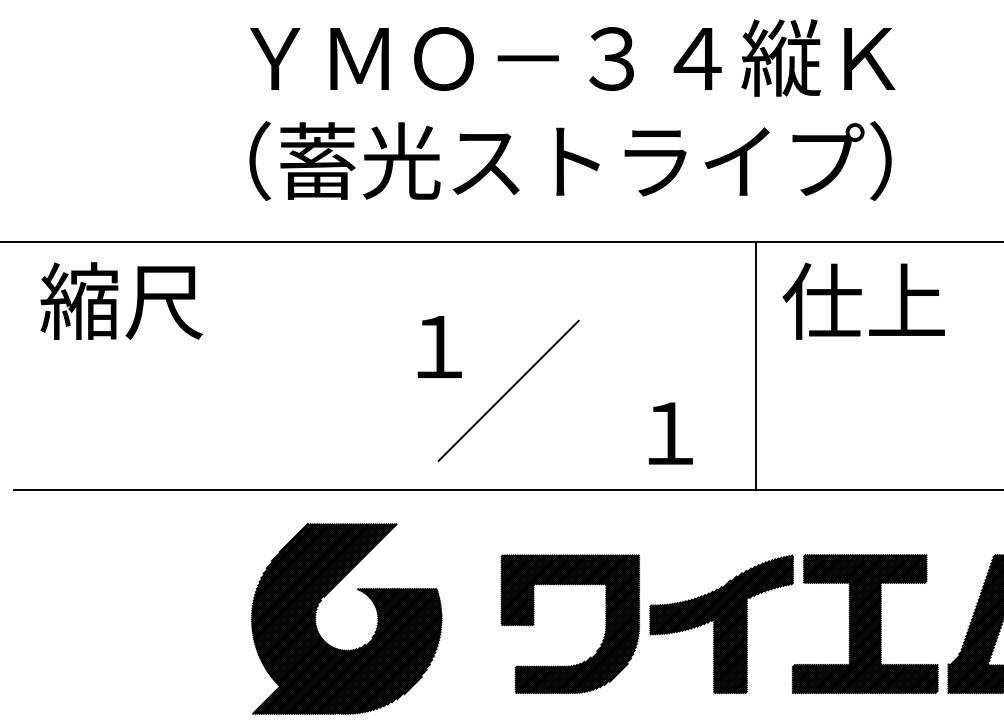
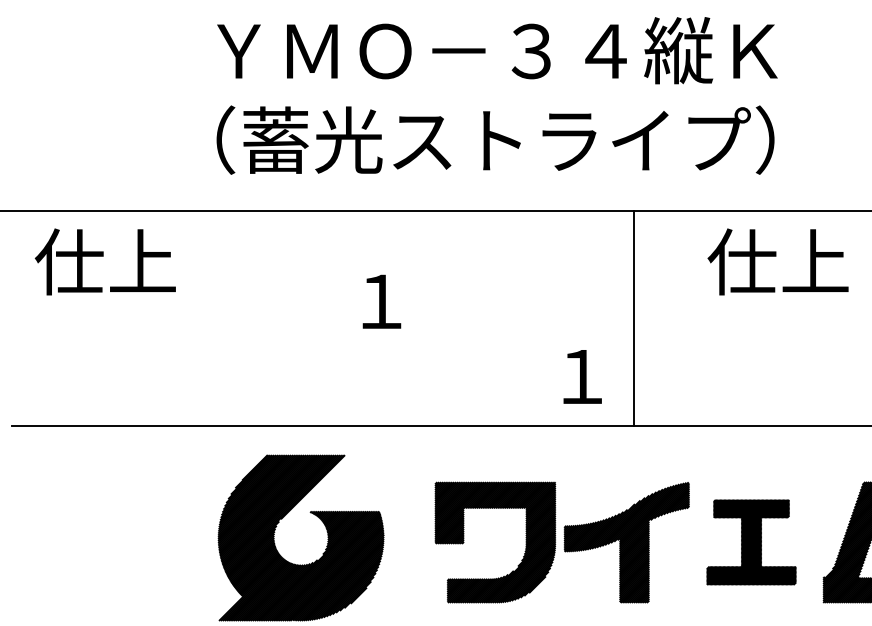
text: (121, 300) -> (105, 261), 縮尺 -> 仕上
text: (863, 300) -> (777, 261), moved
line: (756, 365) -> (634, 317), moved
line: (508, 390) -> (441, 339), removed
part: (864, 623) -> (750, 541), size x0.7

